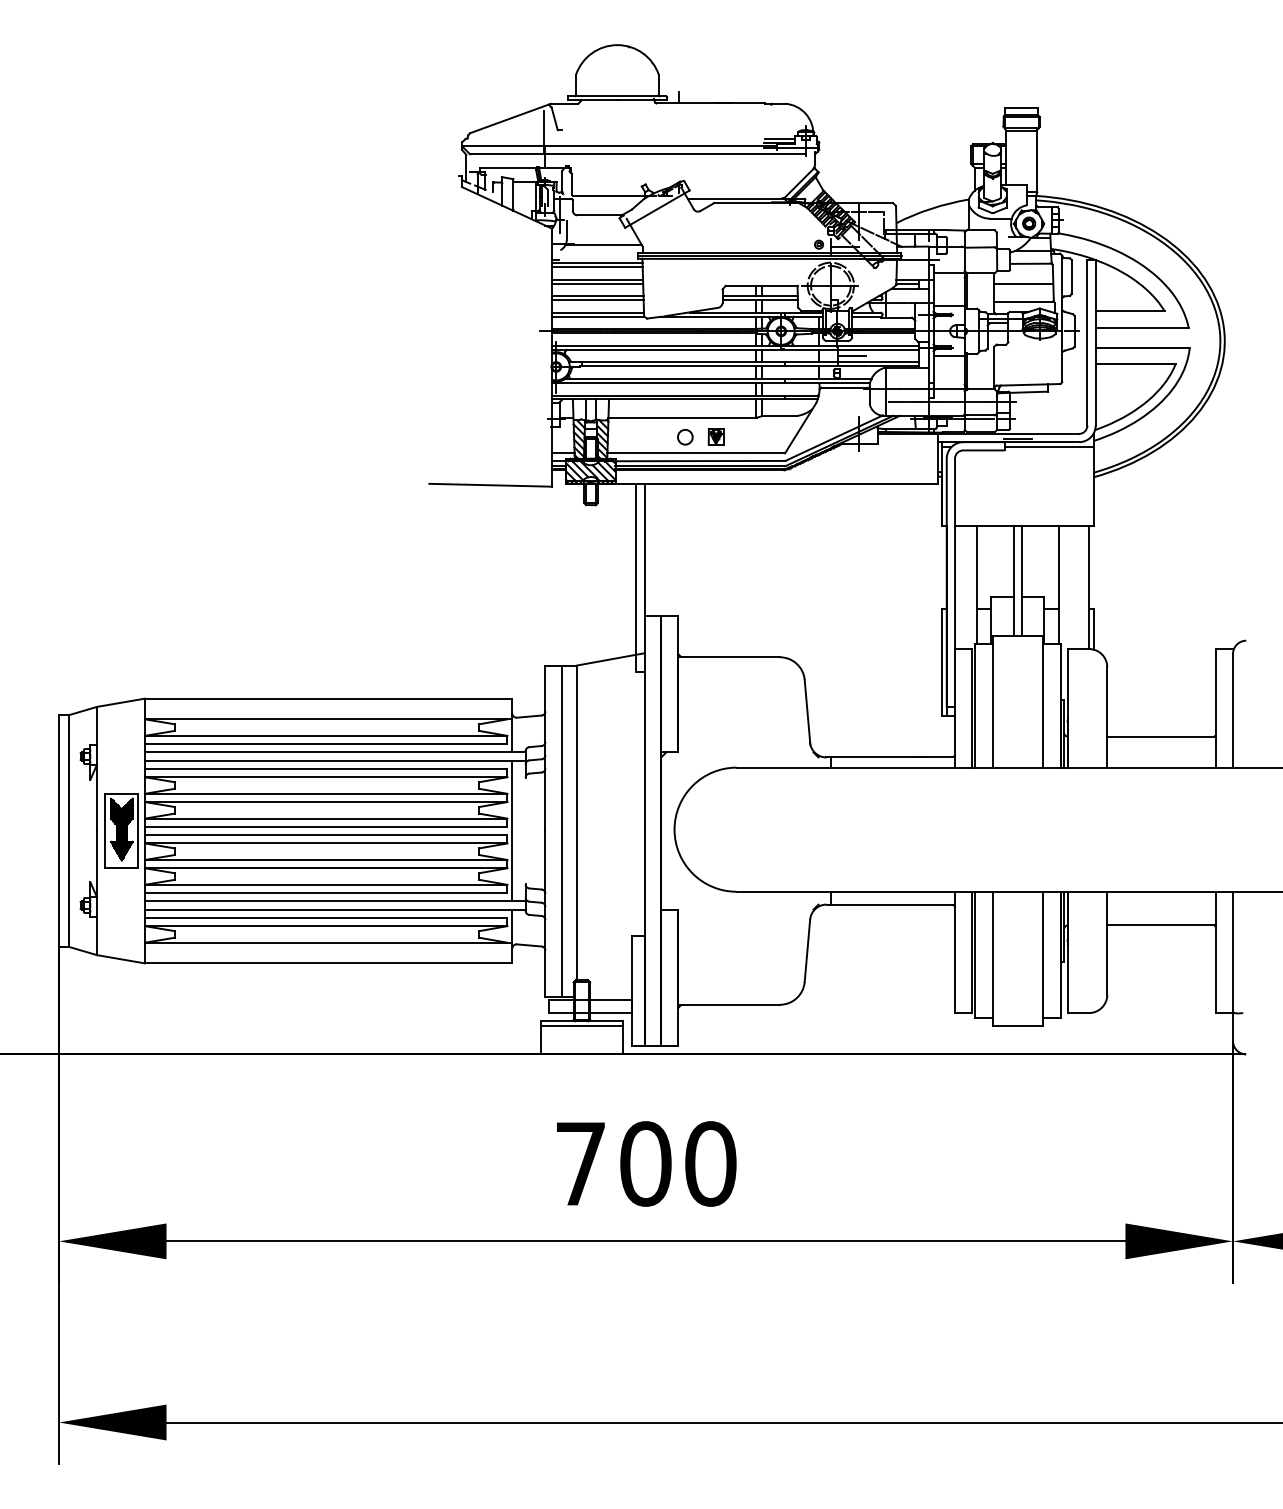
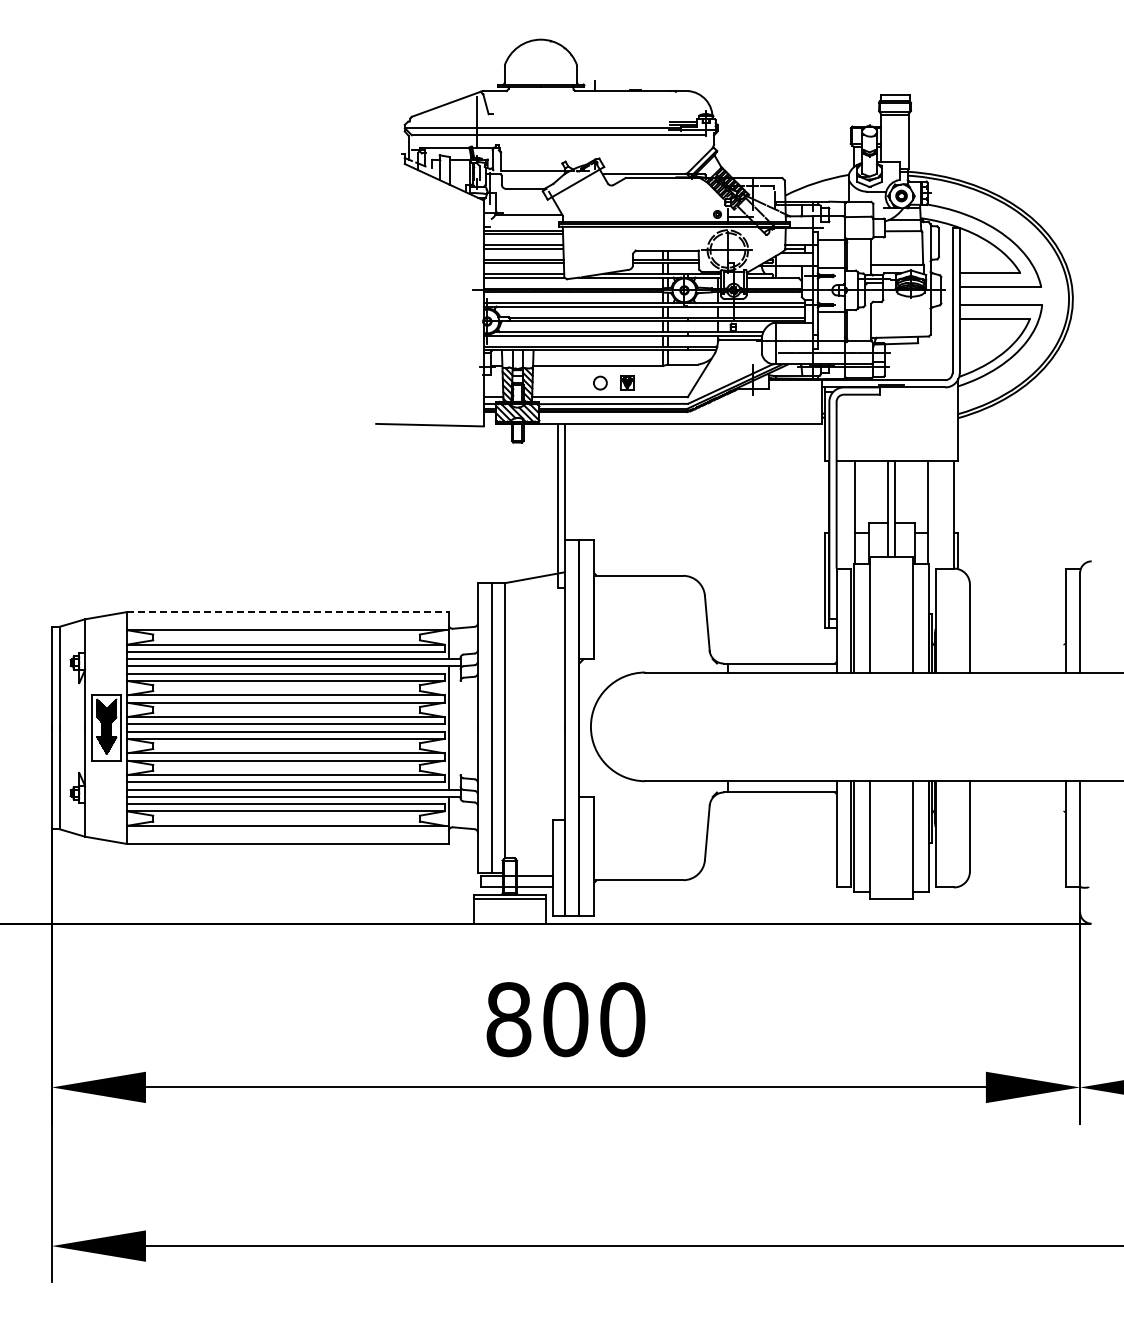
line: (1023, 284) -> (896, 249), removed
line: (851, 356) -> (745, 312), removed
line: (1049, 446) -> (919, 391), removed
line: (329, 699) -> (288, 612), solid -> dashed
line: (1161, 736) -> (1017, 645), removed
line: (1161, 925) -> (1017, 810), removed
text: (580, 1163) -> (508, 1019), 700 -> 800

